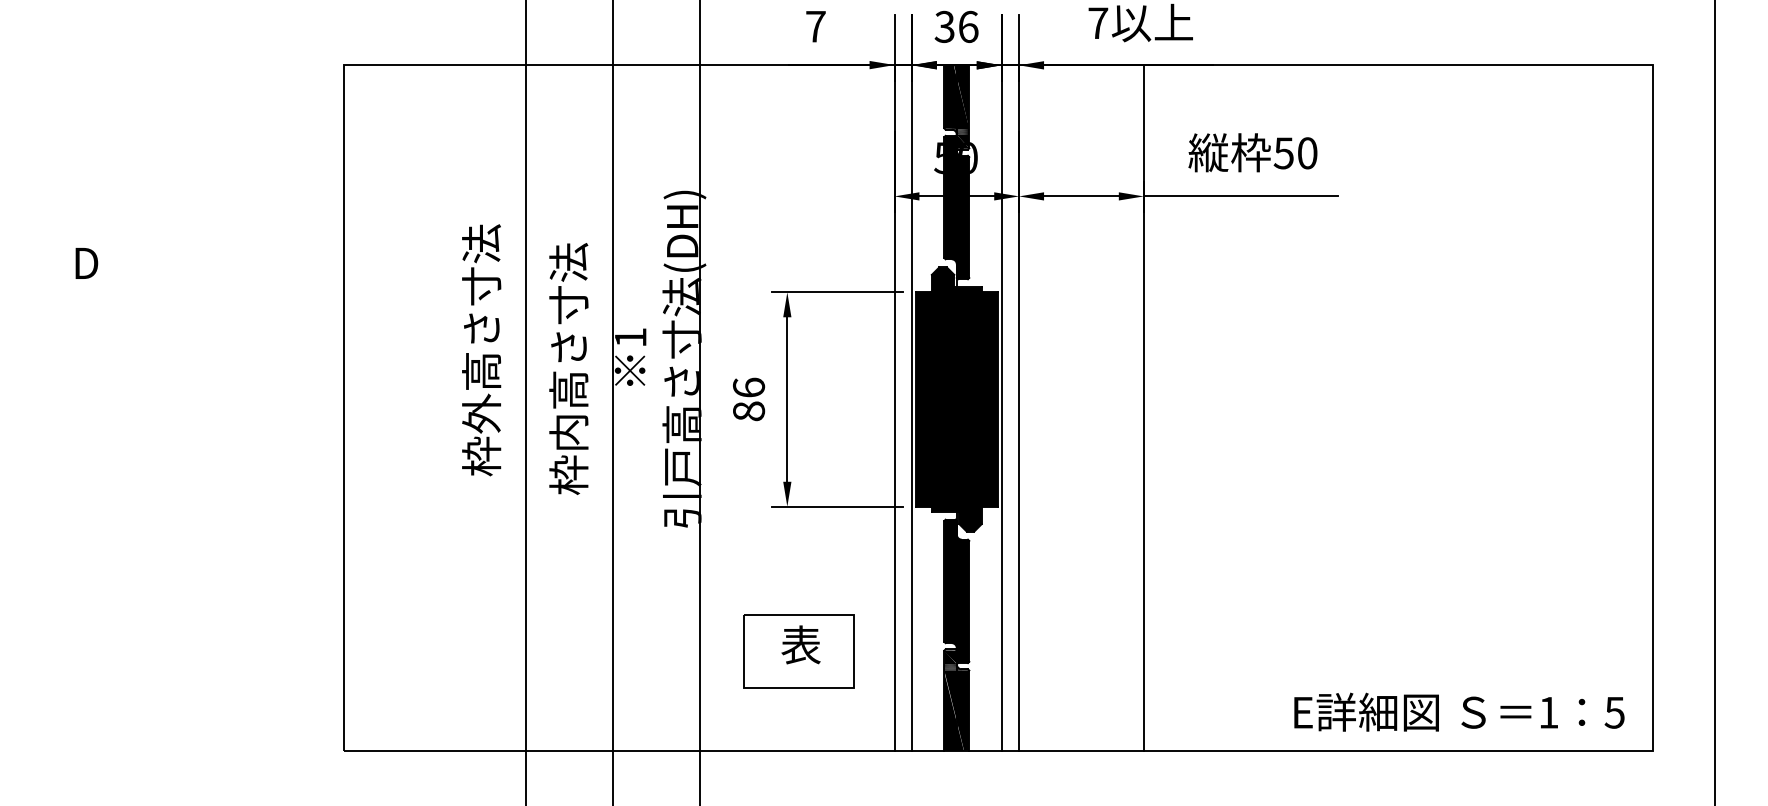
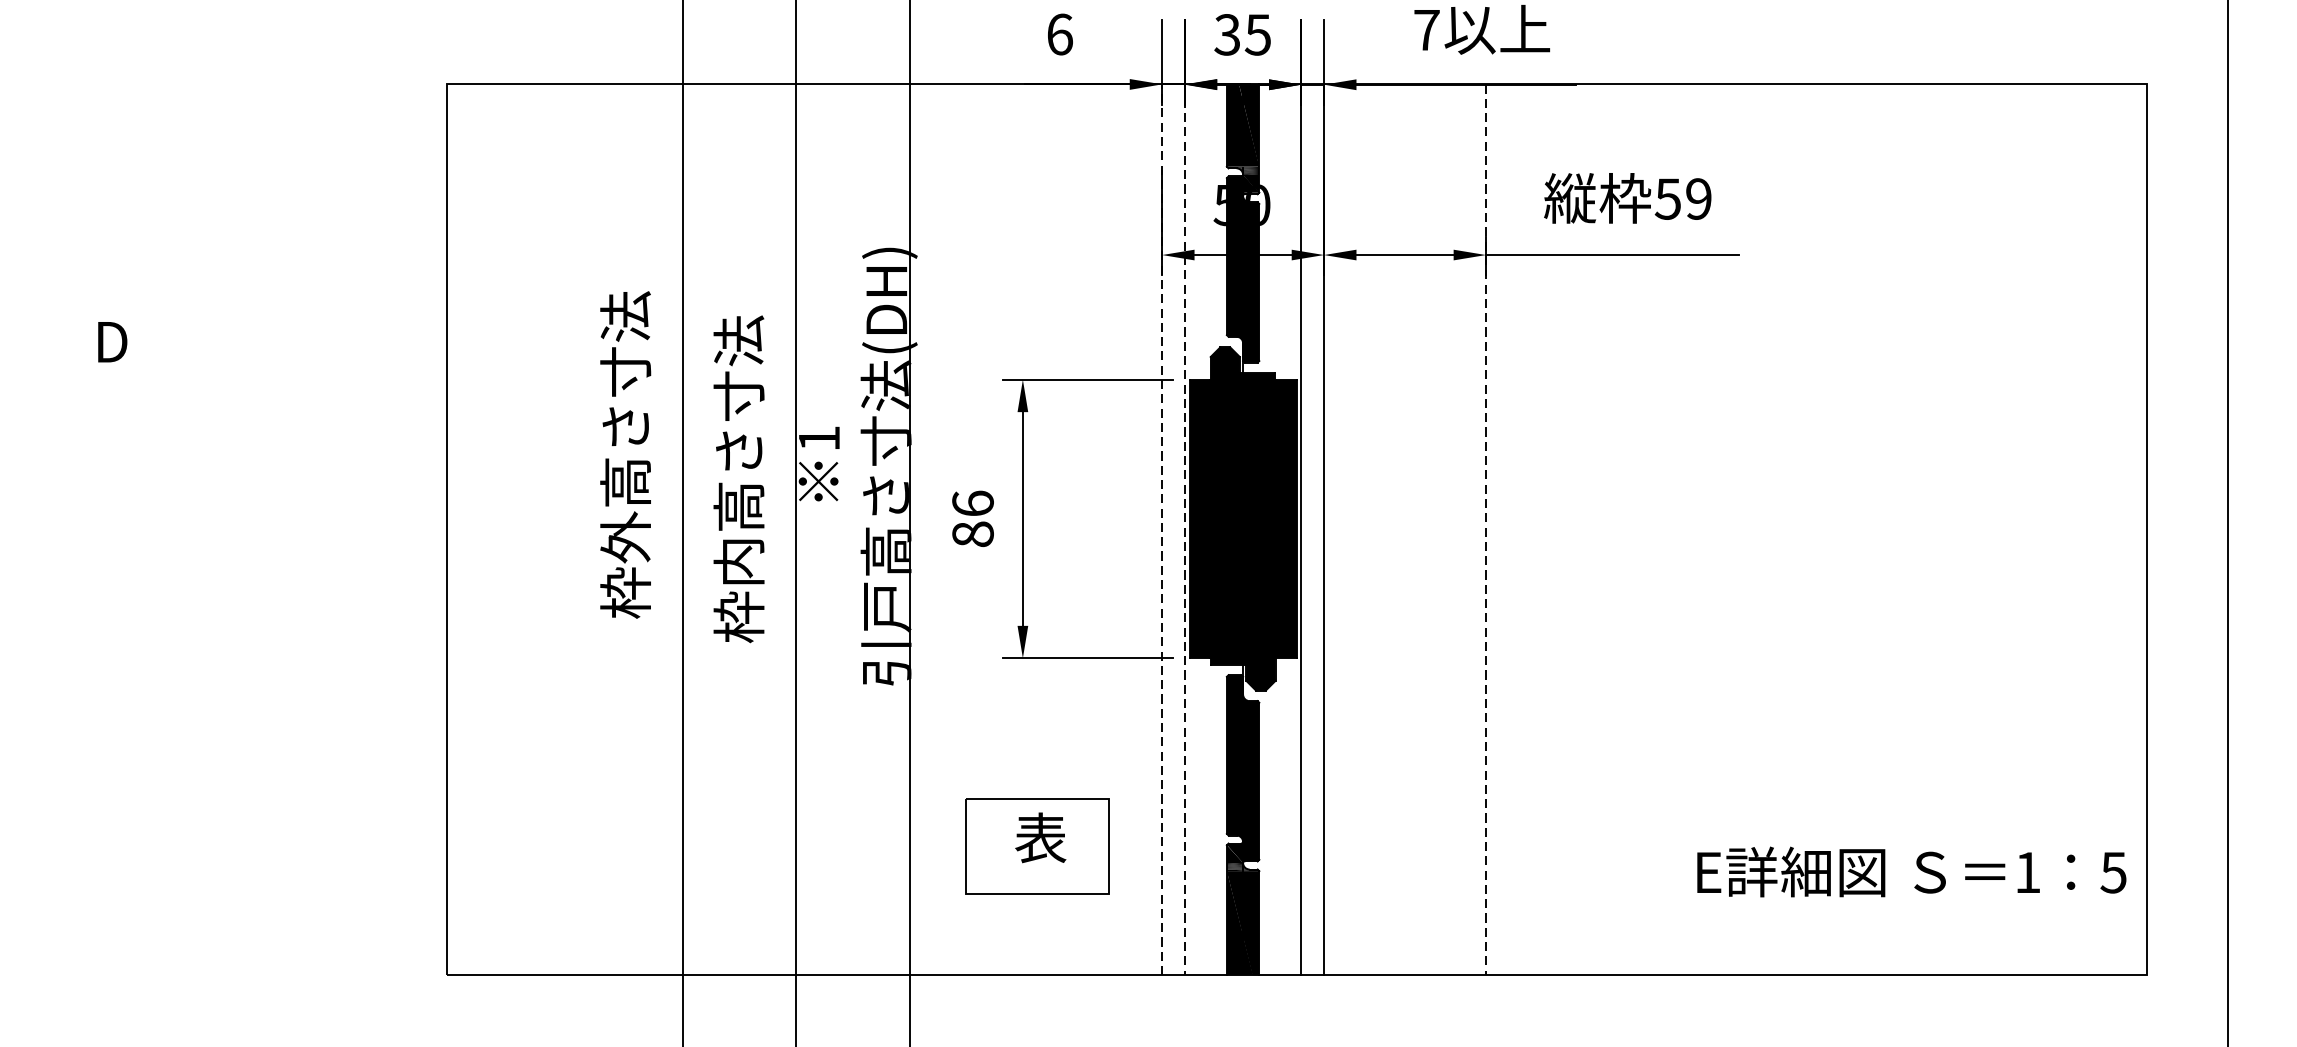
text: (815, 26) -> (1059, 34), 7 -> 6
text: (968, 26) -> (1258, 34), 36 -> 35
text: (1307, 153) -> (1698, 199), 50 -> 59
line: (894, 407) -> (1162, 529), solid -> dashed
line: (911, 407) -> (1184, 529), solid -> dashed
line: (1143, 407) -> (1485, 529), solid -> dashed
text: (1459, 711) -> (1911, 871), moved

